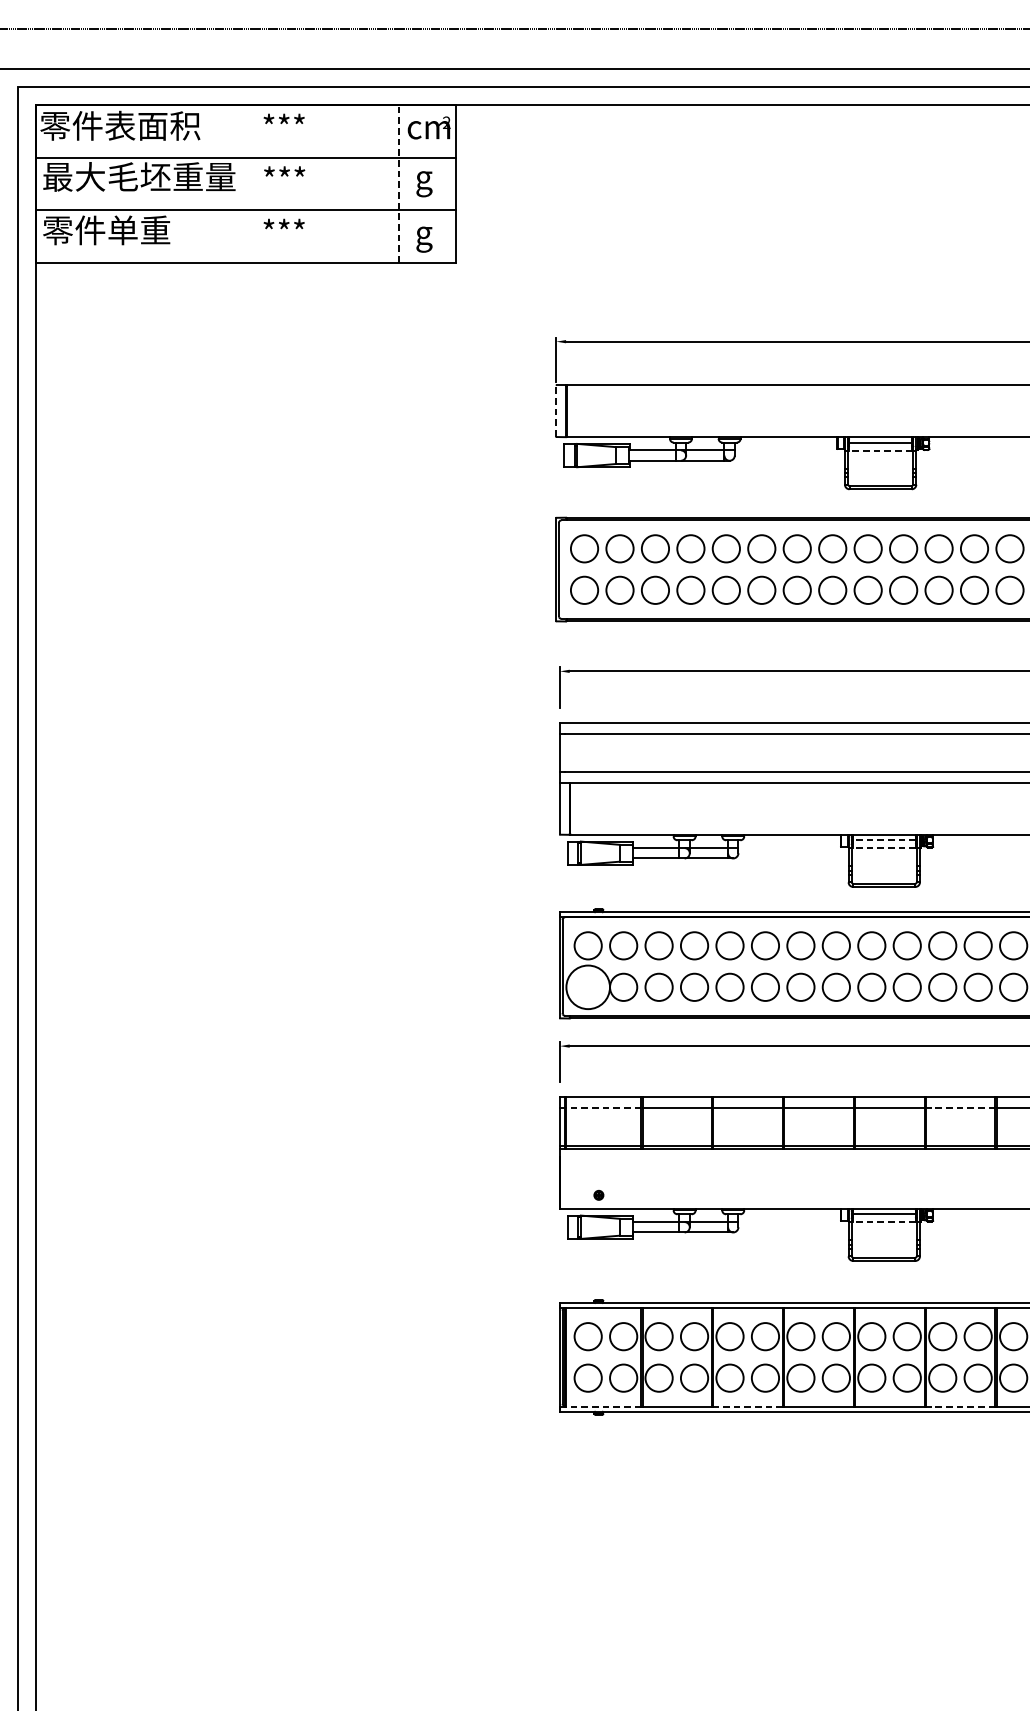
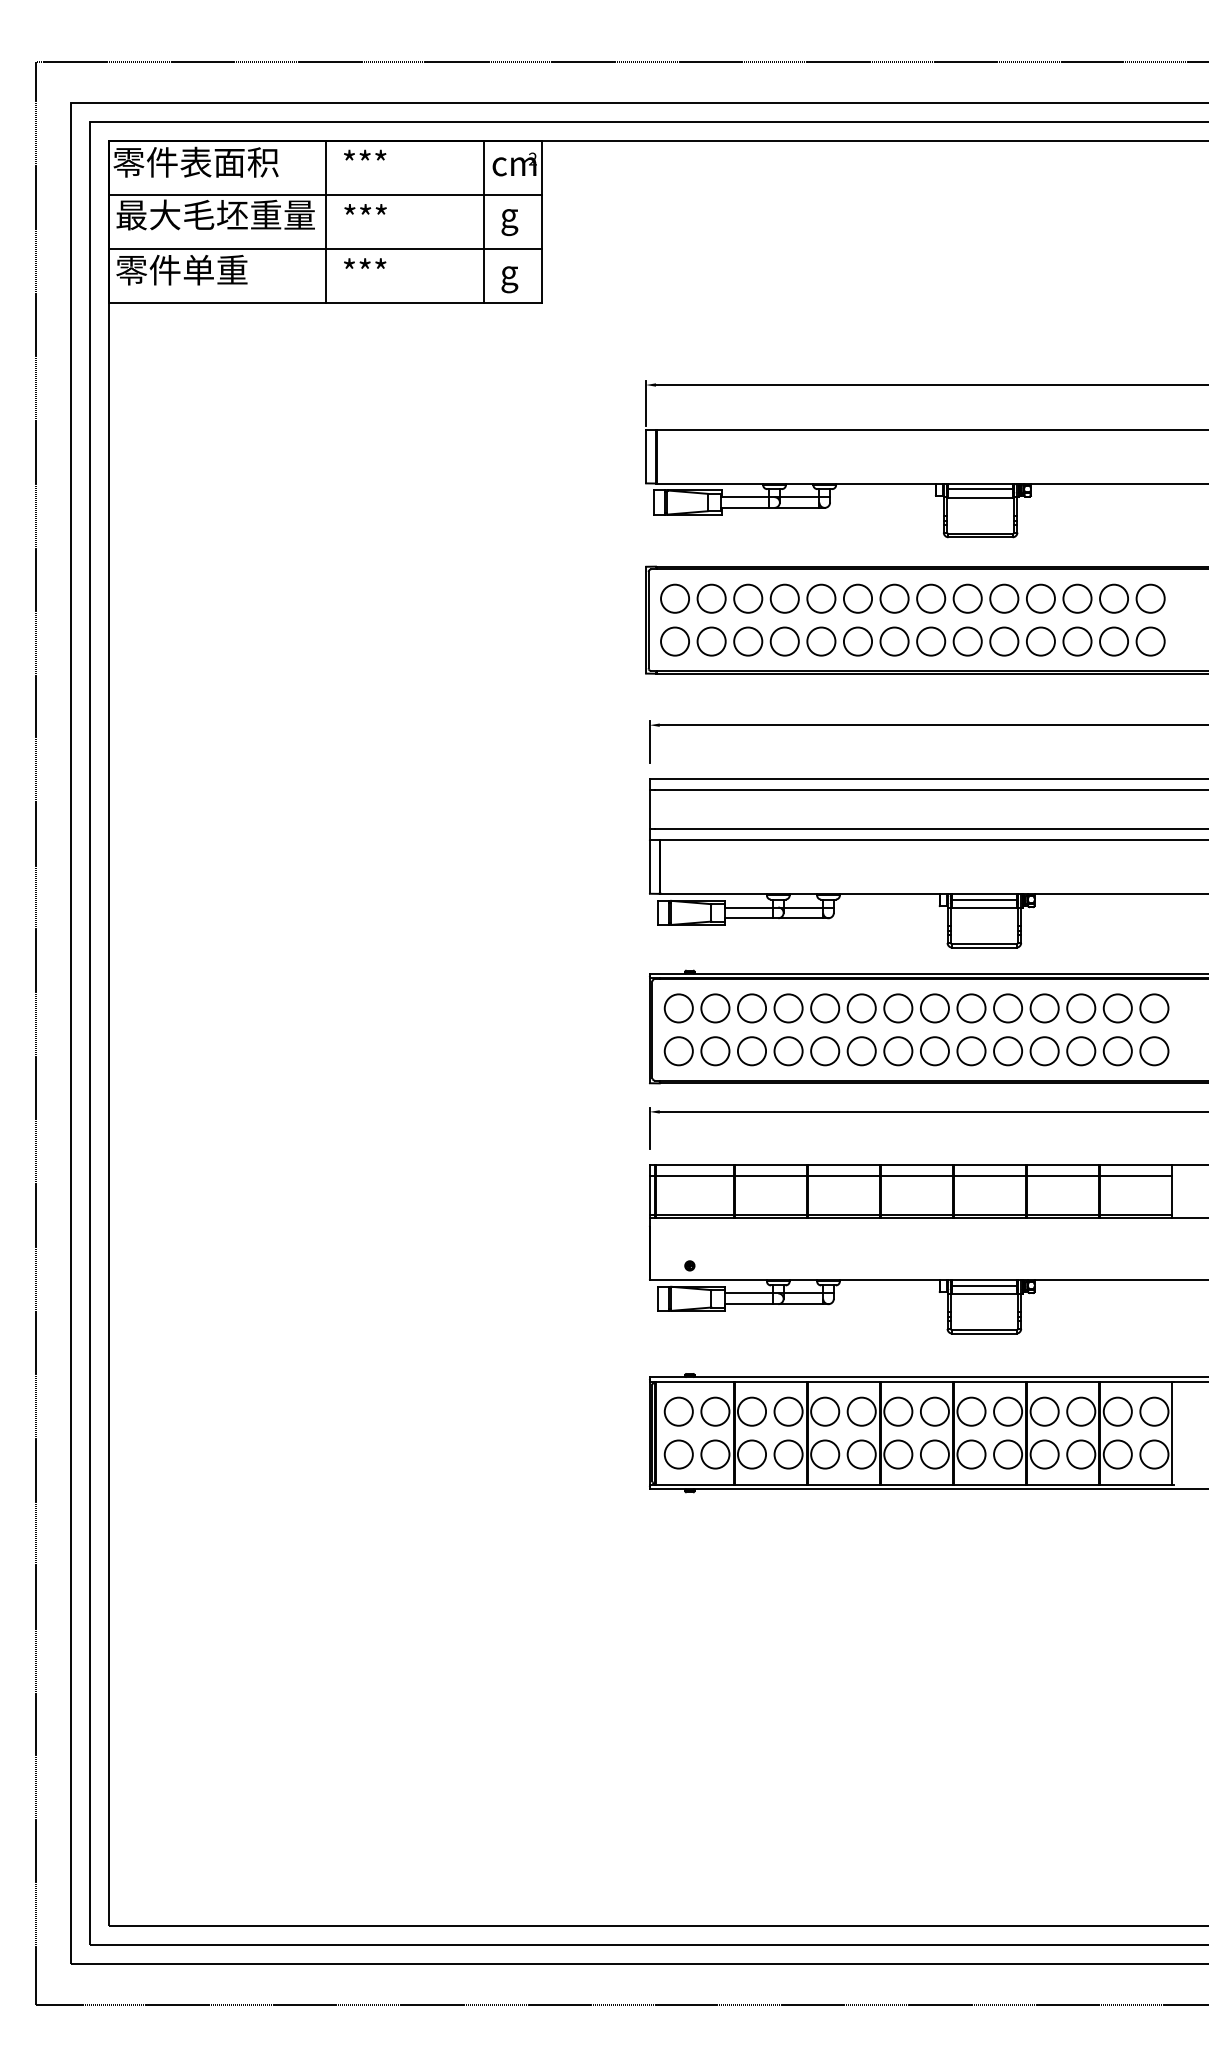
line: (246, 183) -> (326, 221), added
line: (398, 183) -> (483, 221), dashed -> solid
line: (555, 410) -> (645, 456), dashed -> solid
line: (880, 450) -> (980, 497), dashed -> solid
line: (884, 840) -> (984, 899), dashed -> solid
line: (884, 848) -> (984, 907), dashed -> solid
circle: (587, 987) -> (678, 1051), size x0.62
line: (603, 1107) -> (694, 1175), dashed -> solid
line: (960, 1107) -> (1063, 1175), dashed -> solid
line: (884, 1222) -> (984, 1293), dashed -> solid
line: (603, 1407) -> (694, 1484), dashed -> solid
line: (747, 1407) -> (843, 1484), dashed -> solid
line: (960, 1407) -> (1063, 1484), dashed -> solid

